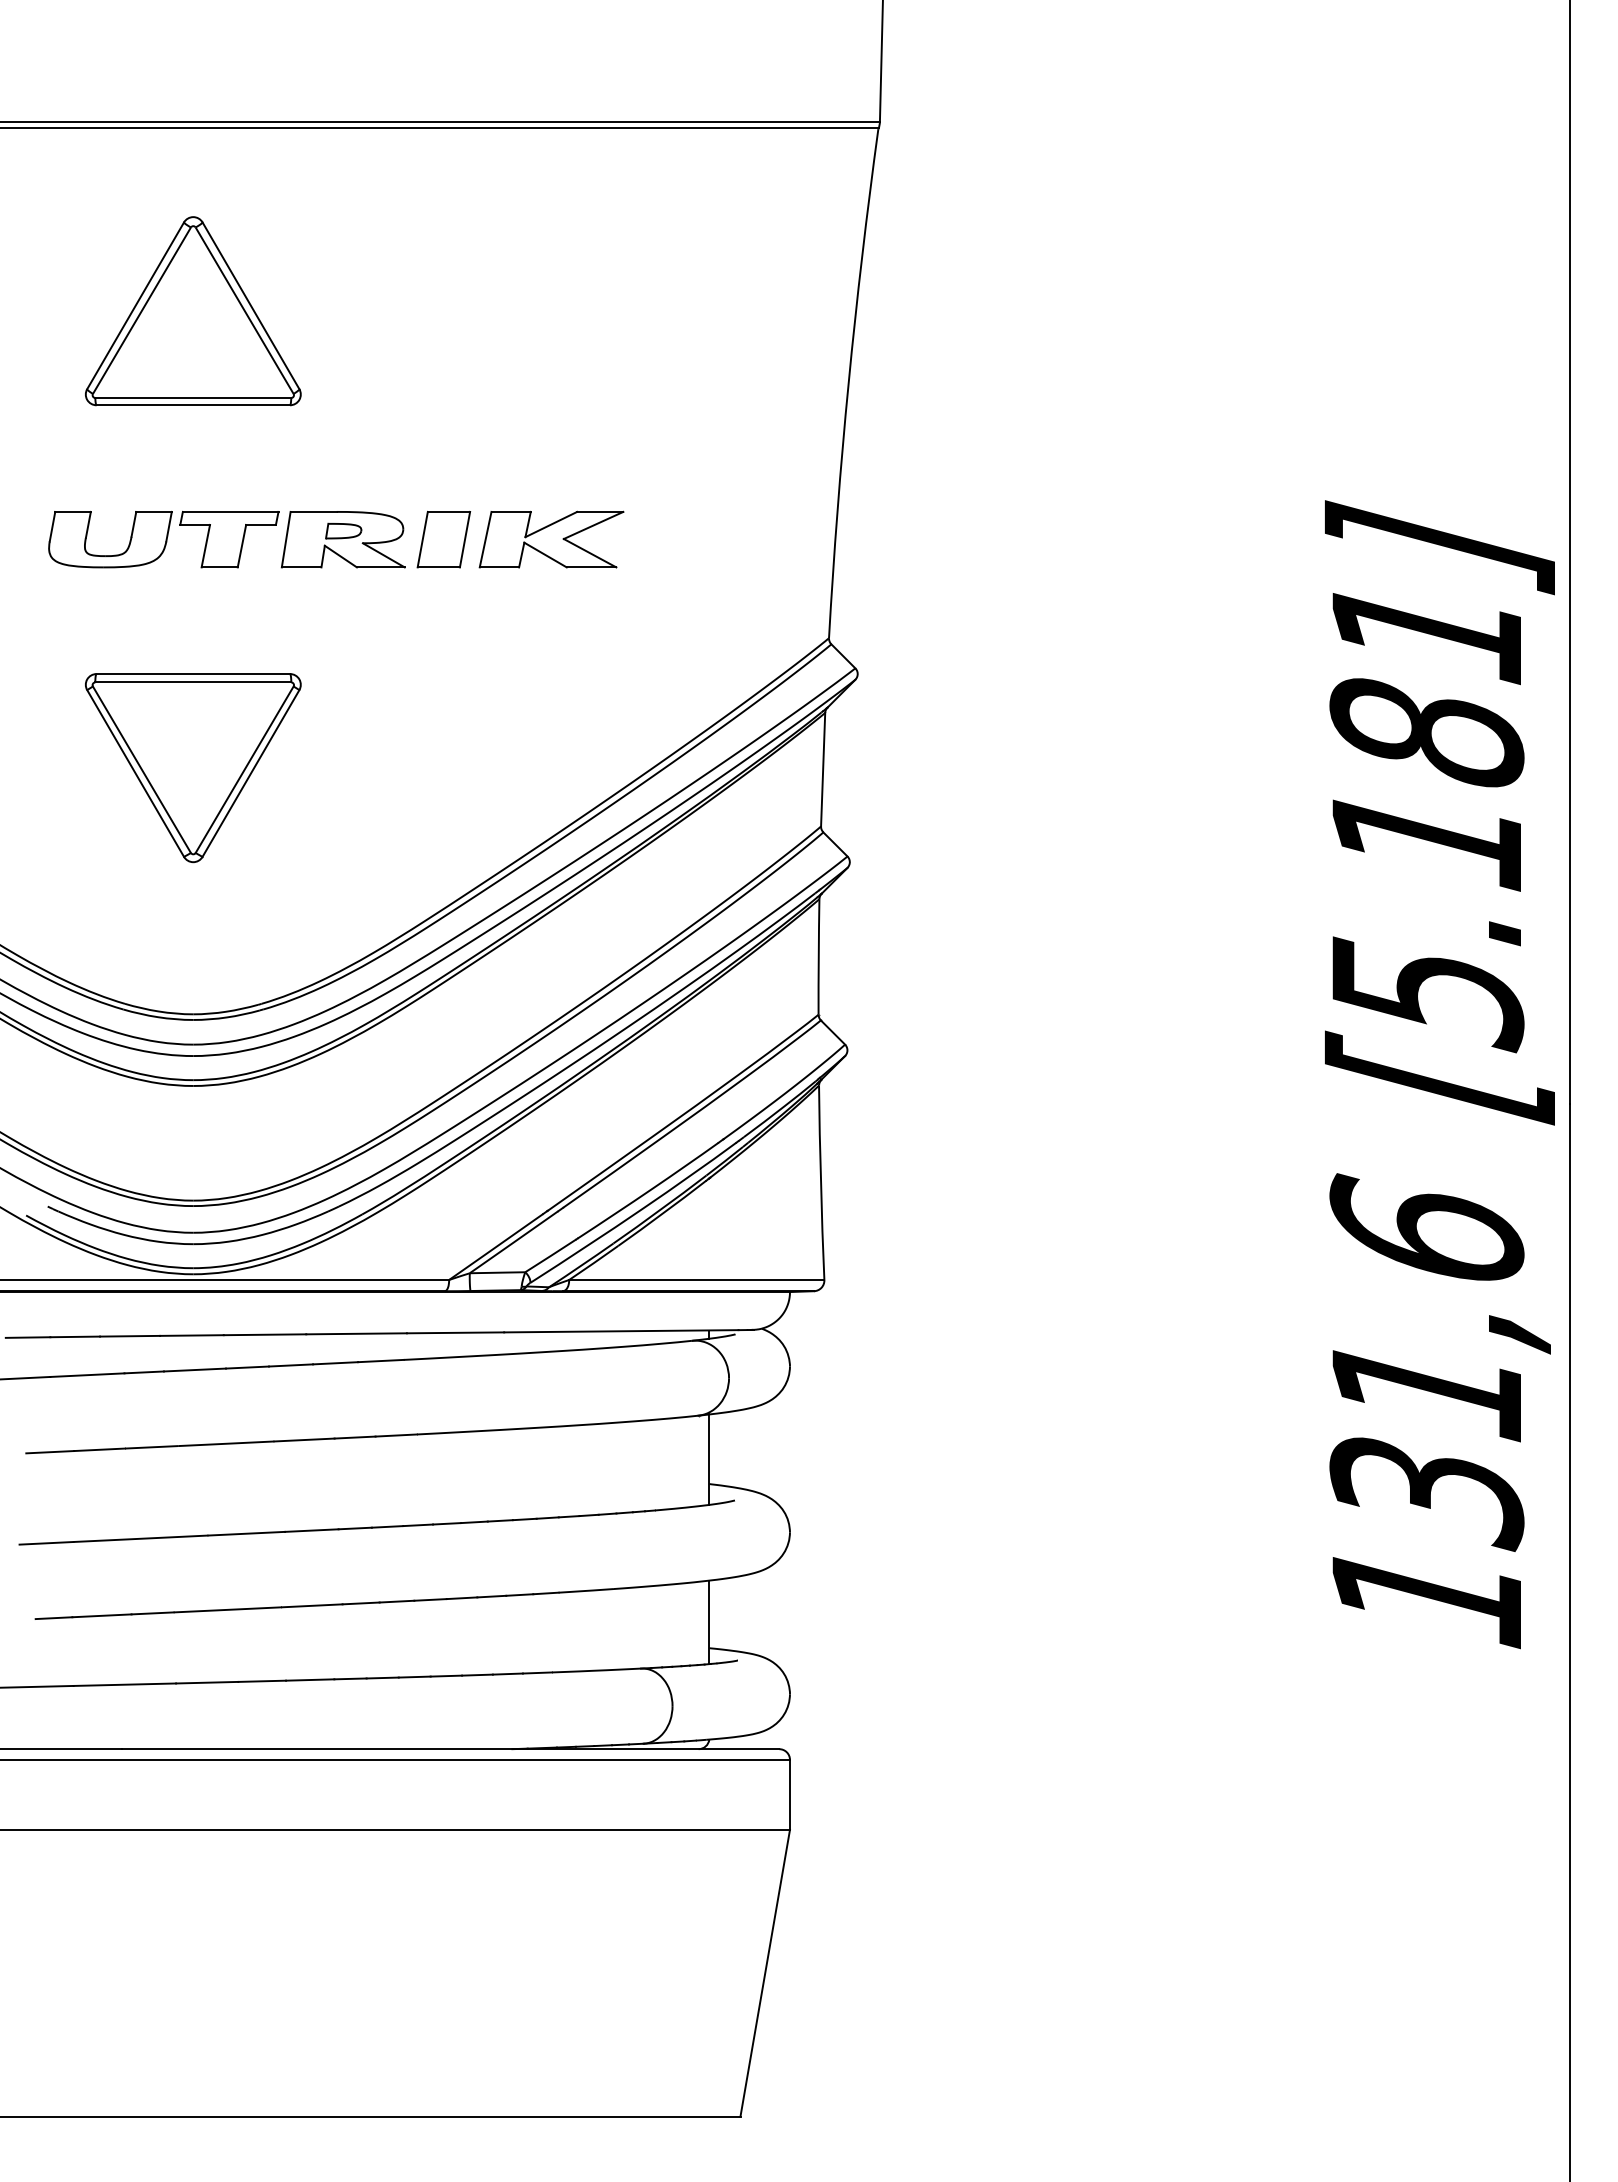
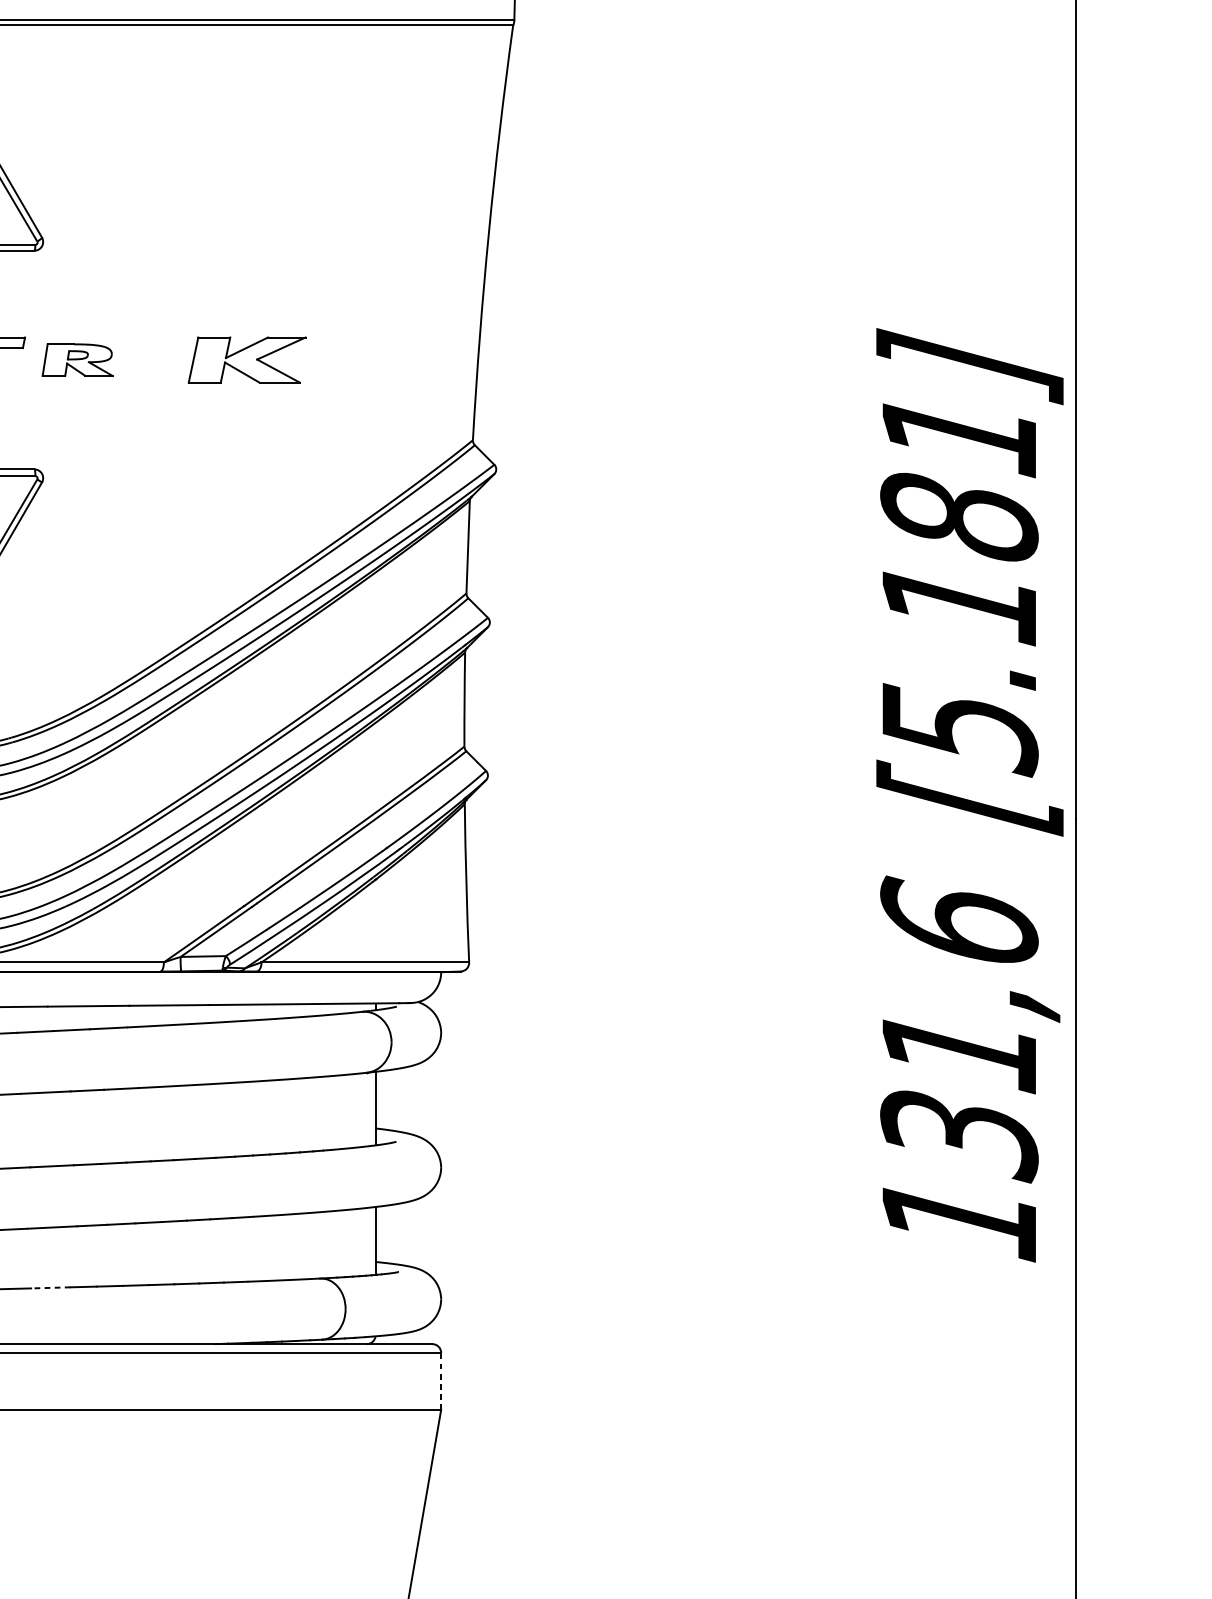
part: (342, 539) -> (77, 359), size x0.7
part: (443, 539) -> (159, 359), removed
line: (309, 1680) -> (50, 1288), solid -> dashed
line: (790, 1794) -> (441, 1381), solid -> dashed

